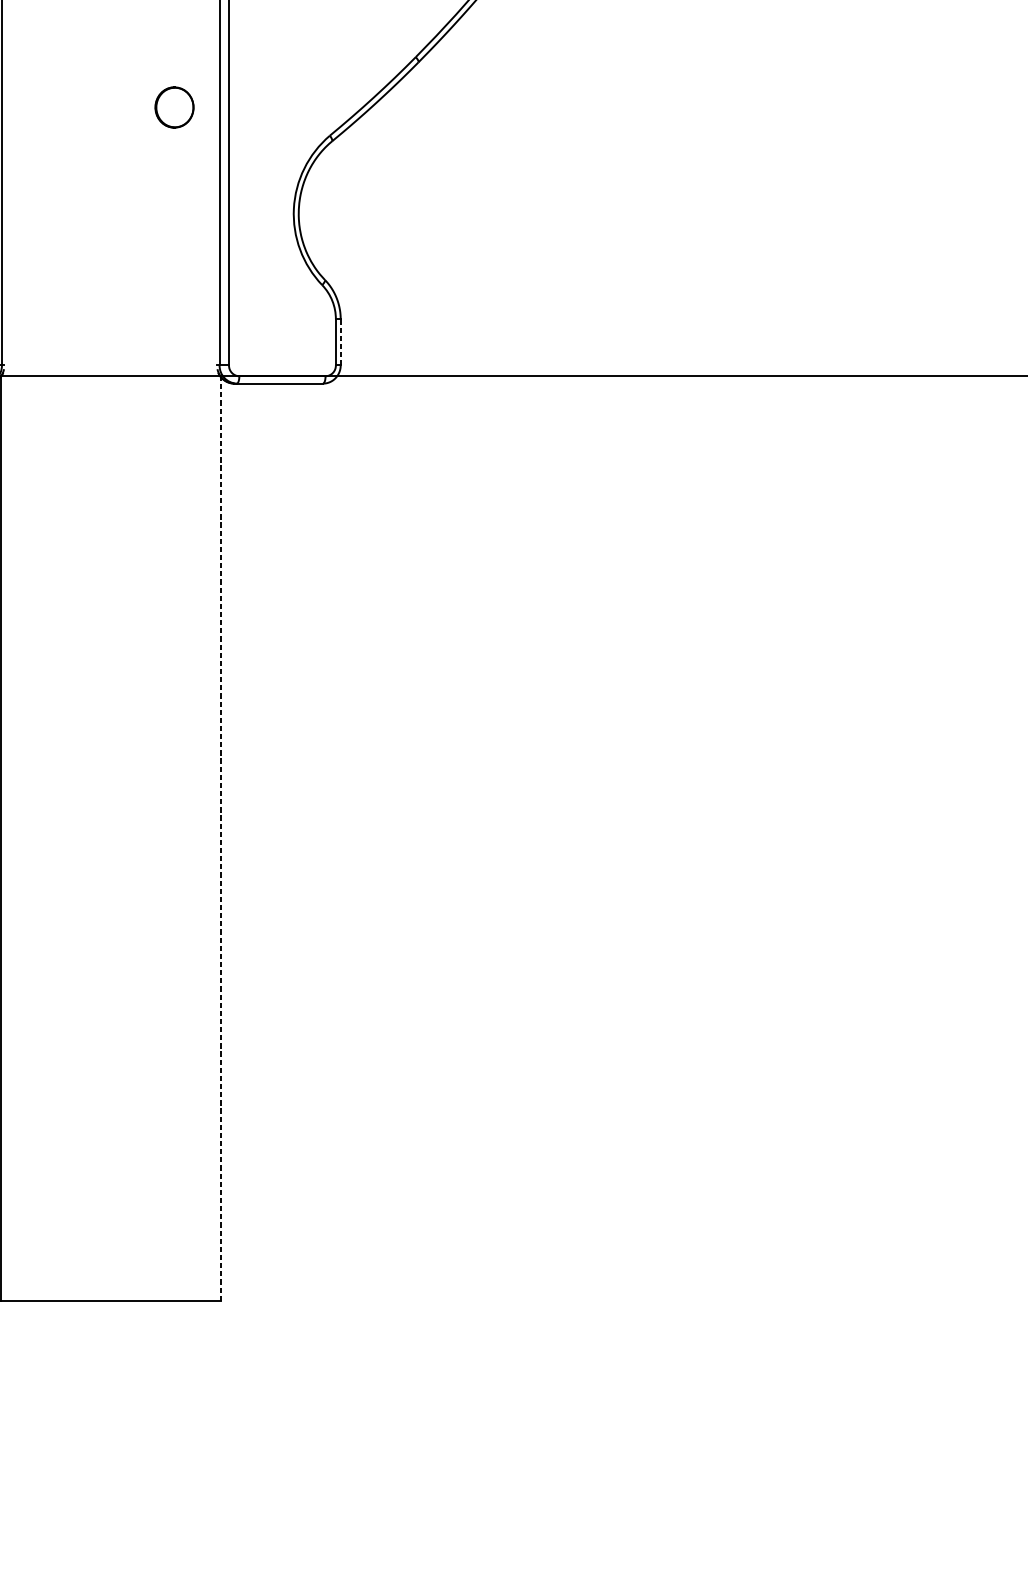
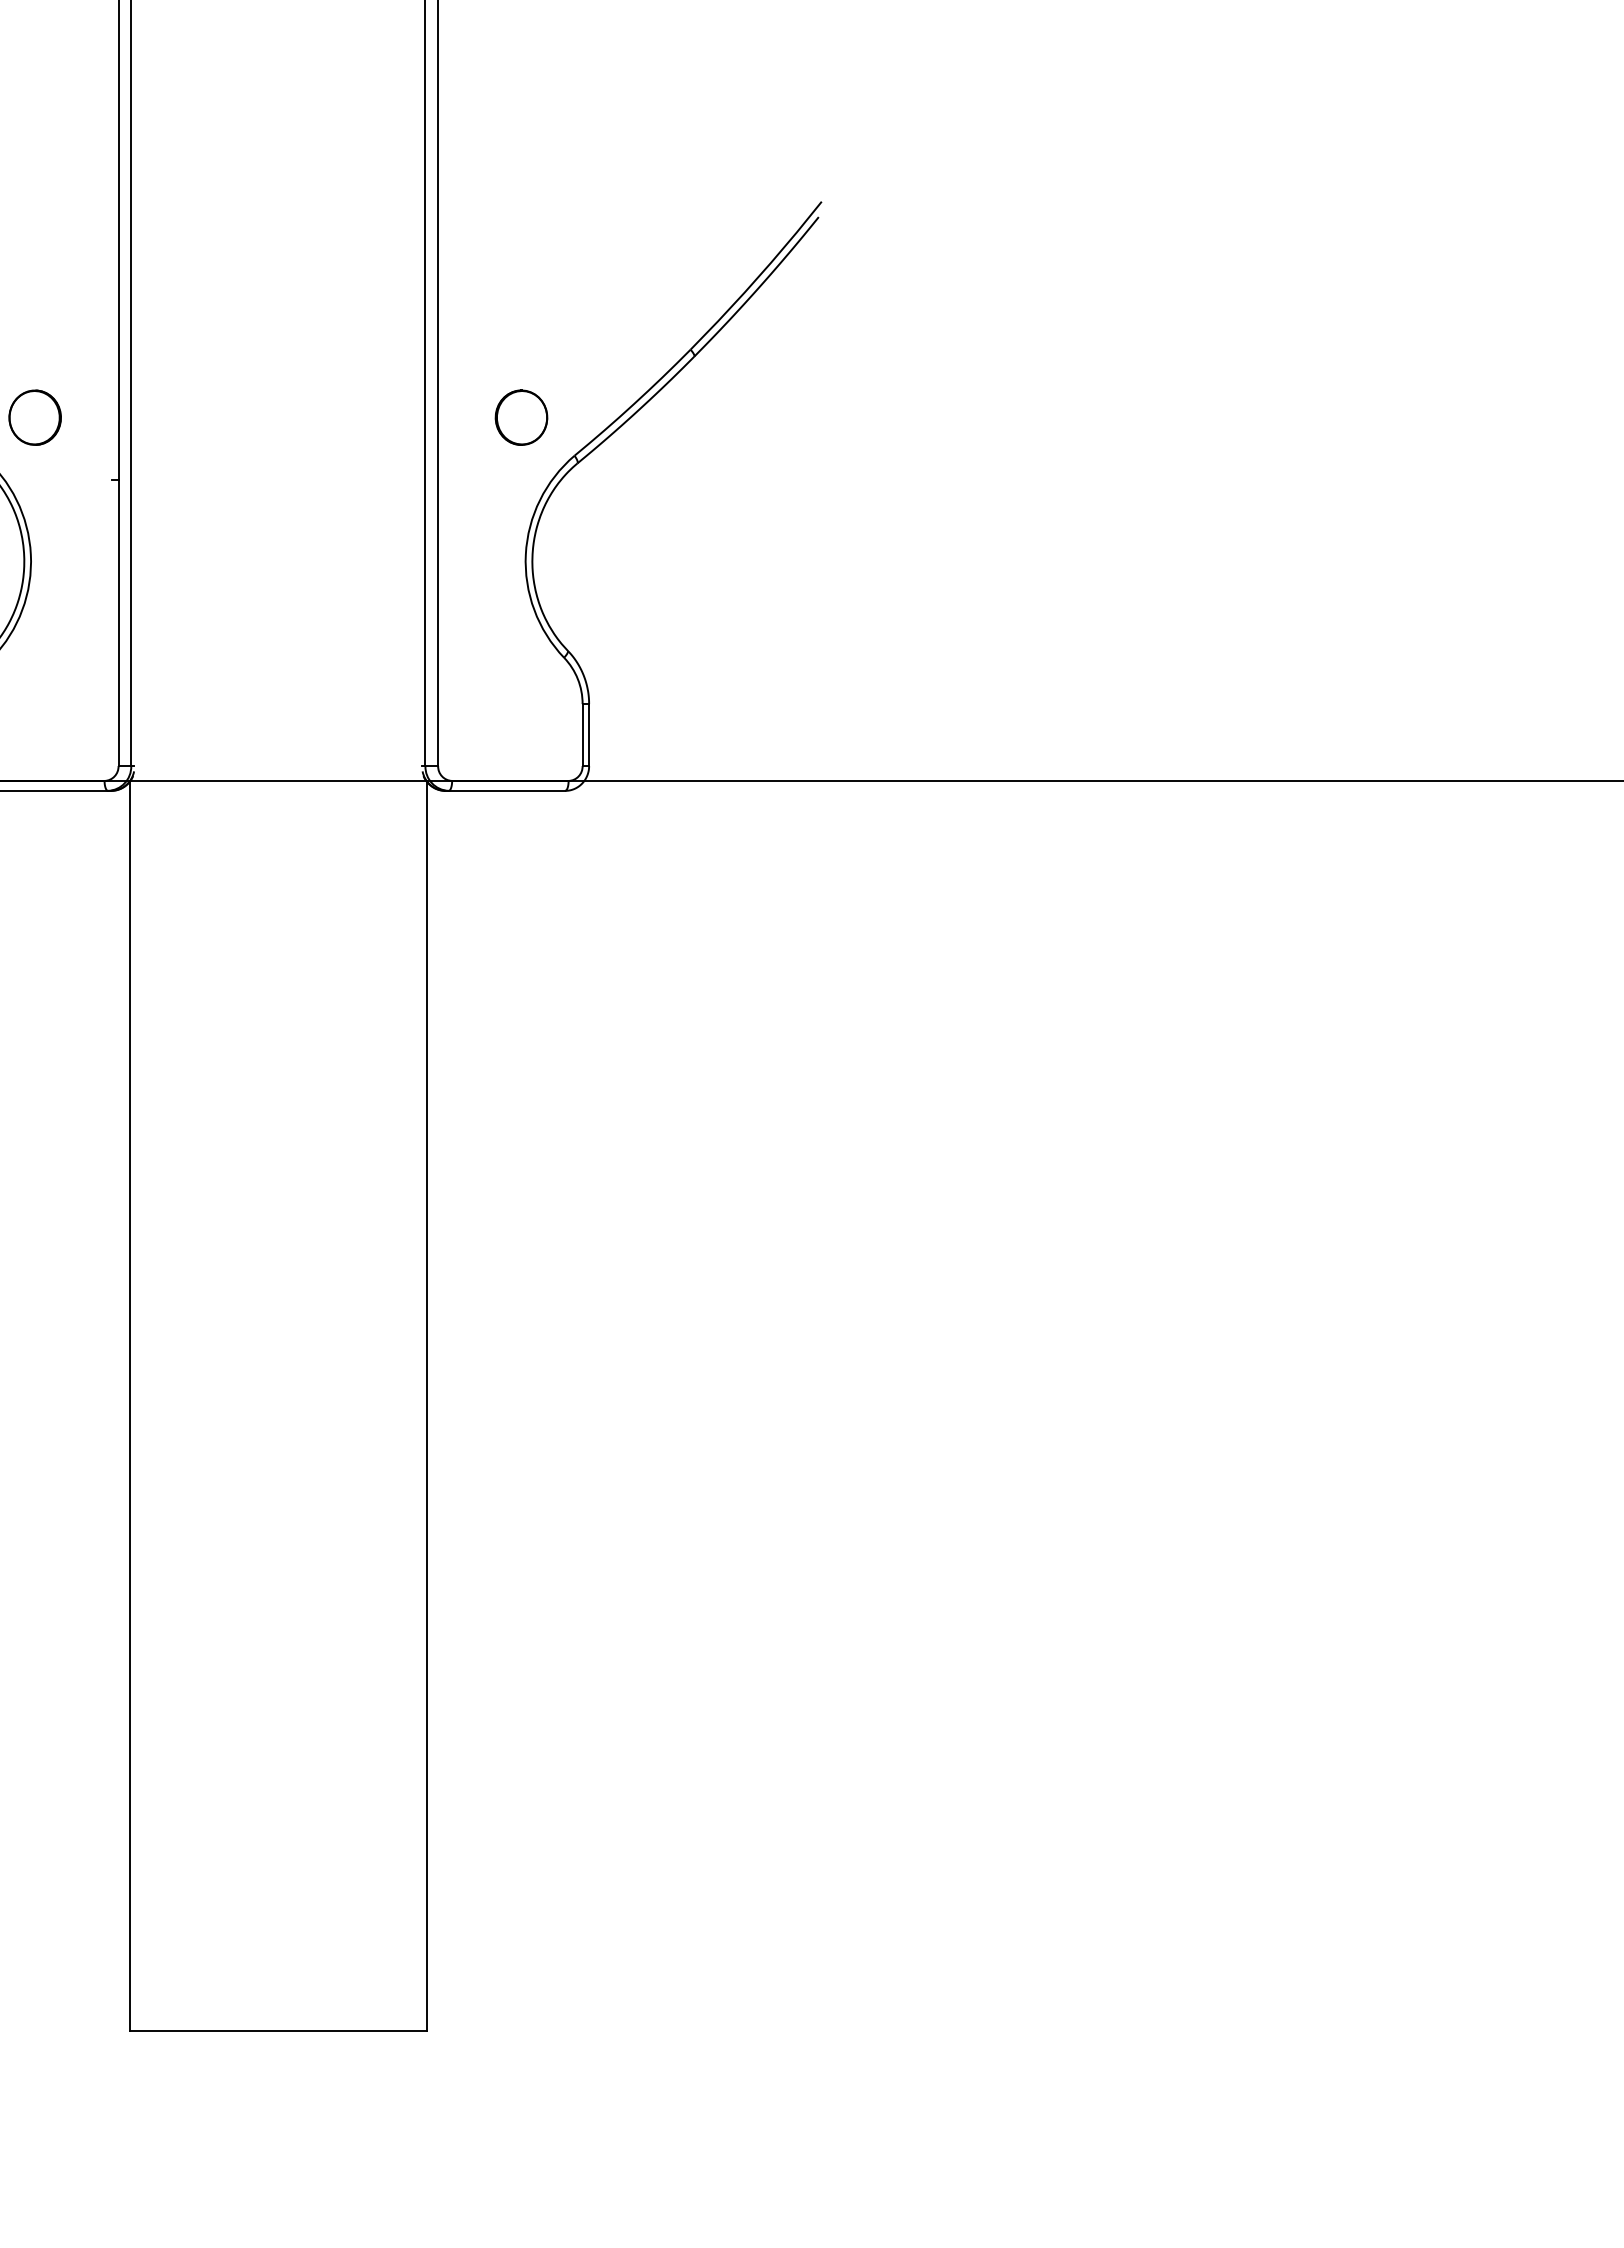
part: (174, 107) -> (521, 417), moved
line: (340, 342) -> (589, 735), dashed -> solid
line: (221, 838) -> (427, 1405), dashed -> solid

